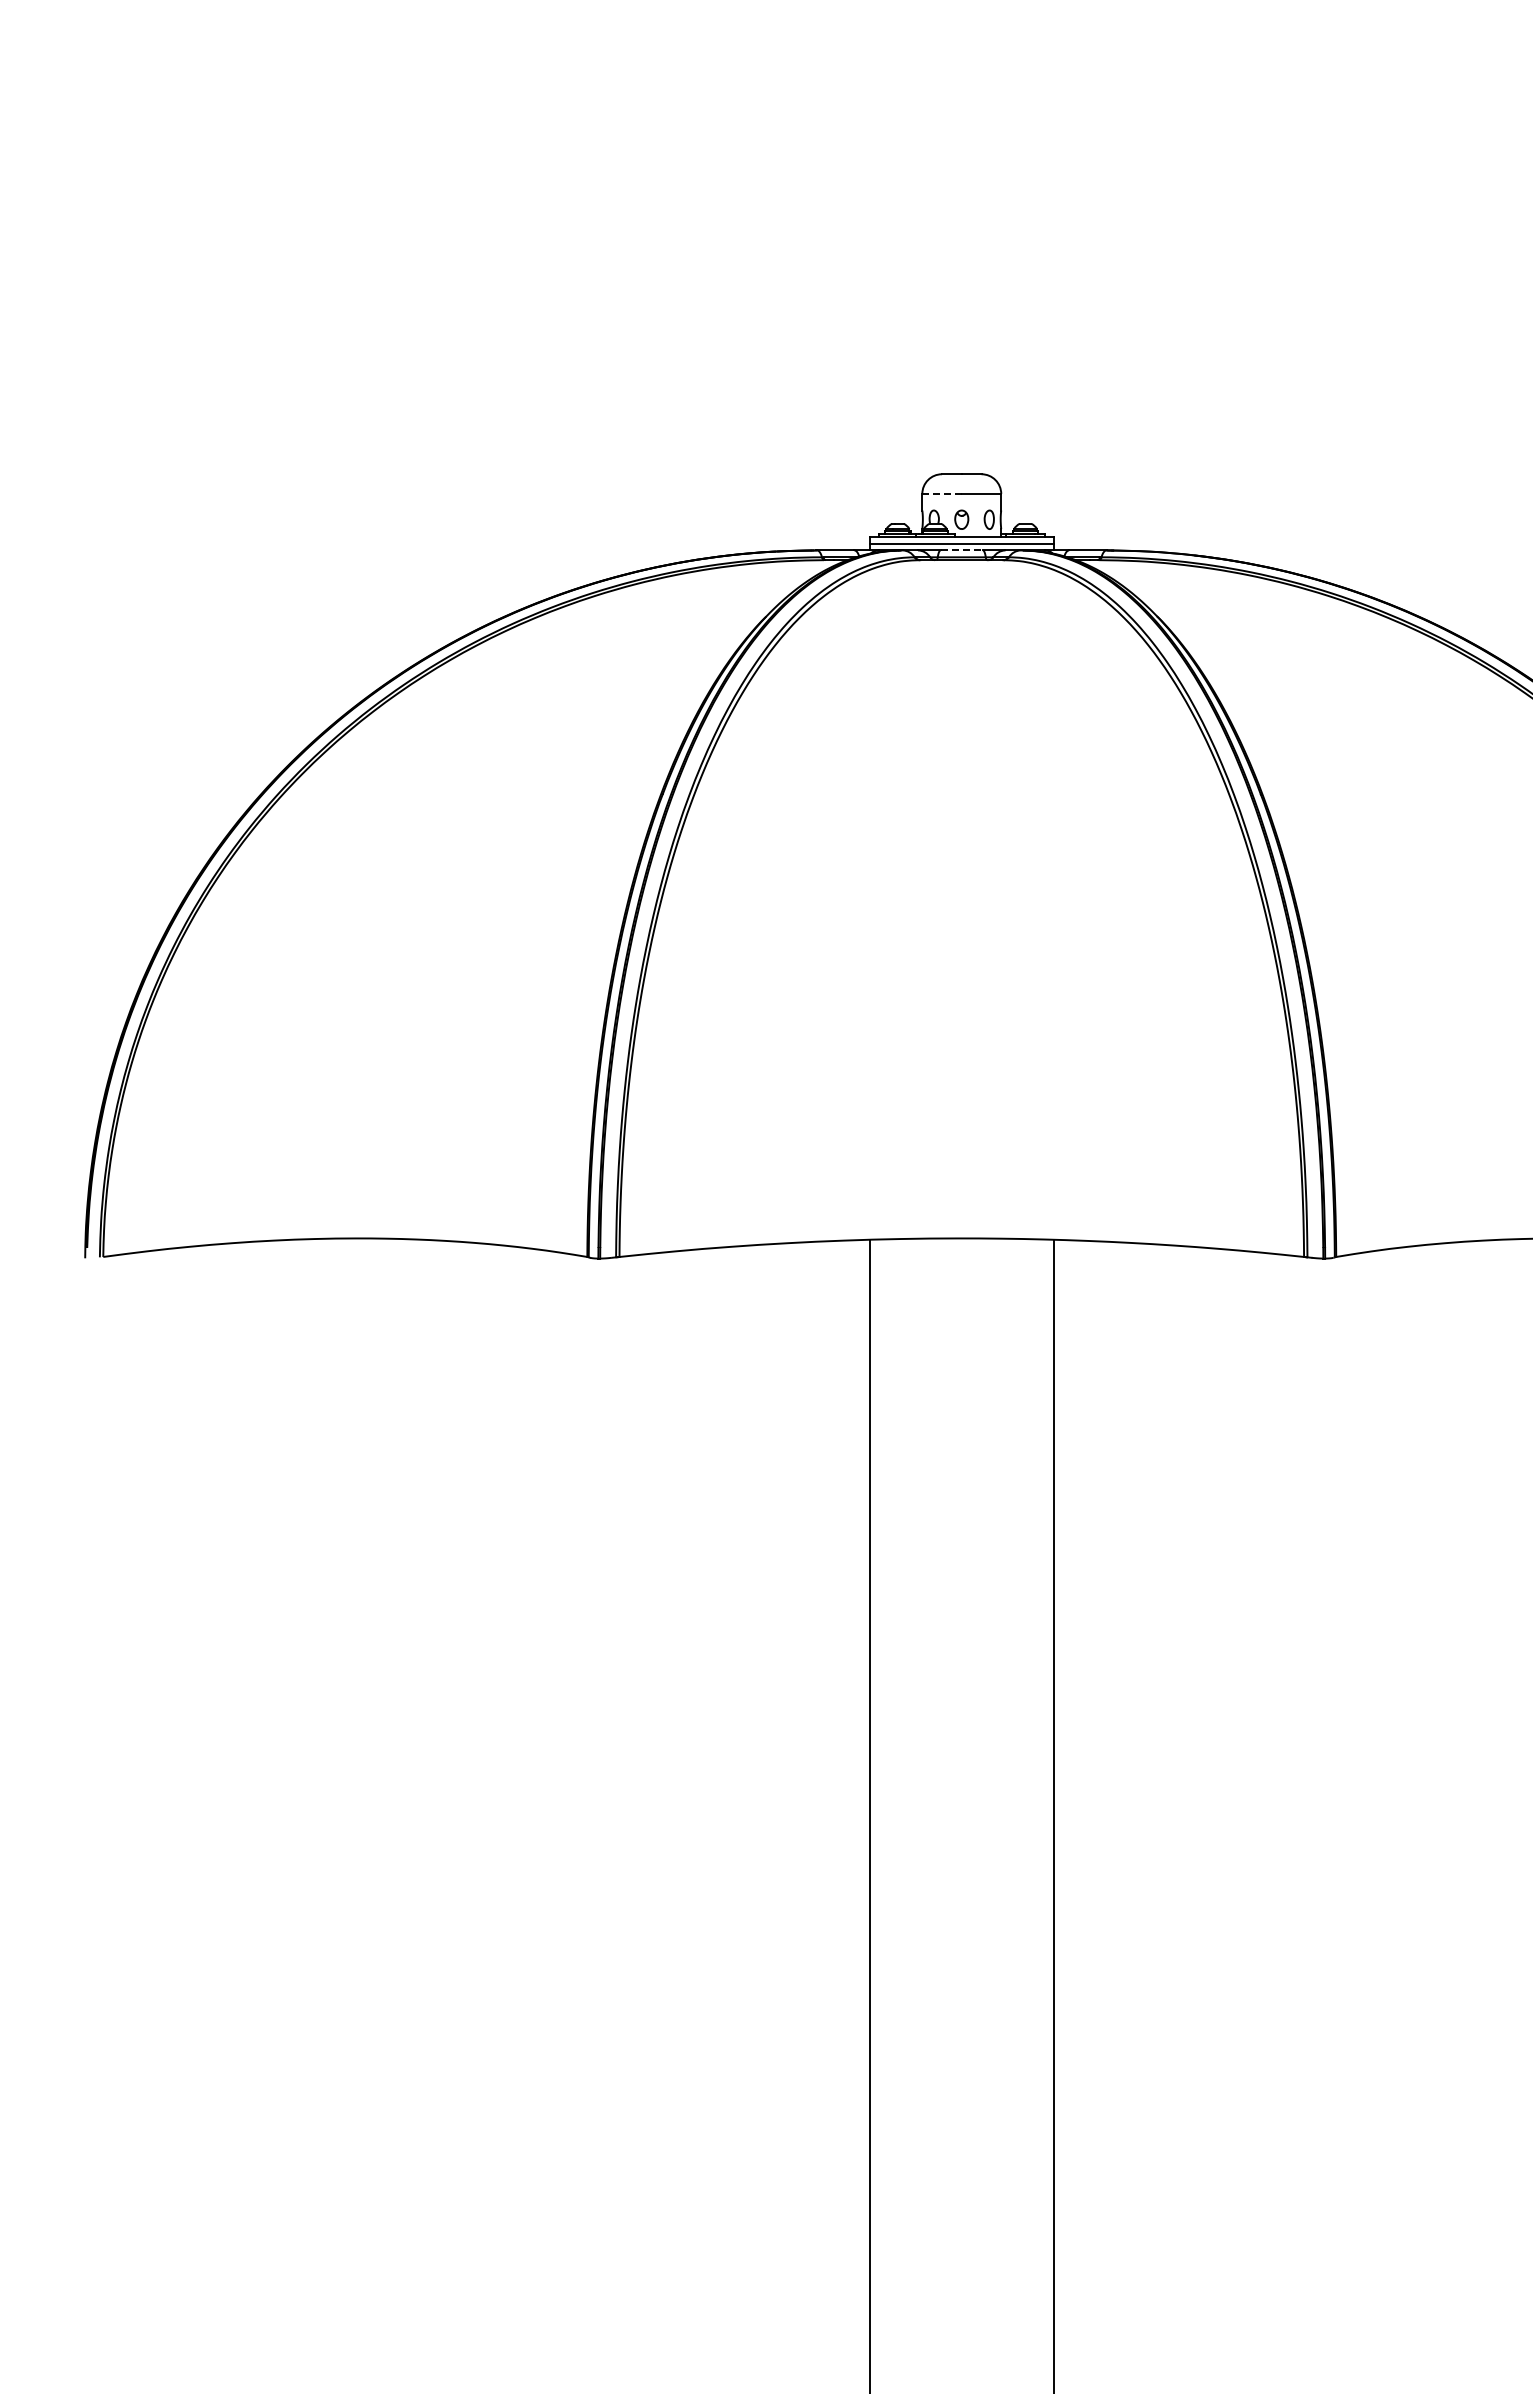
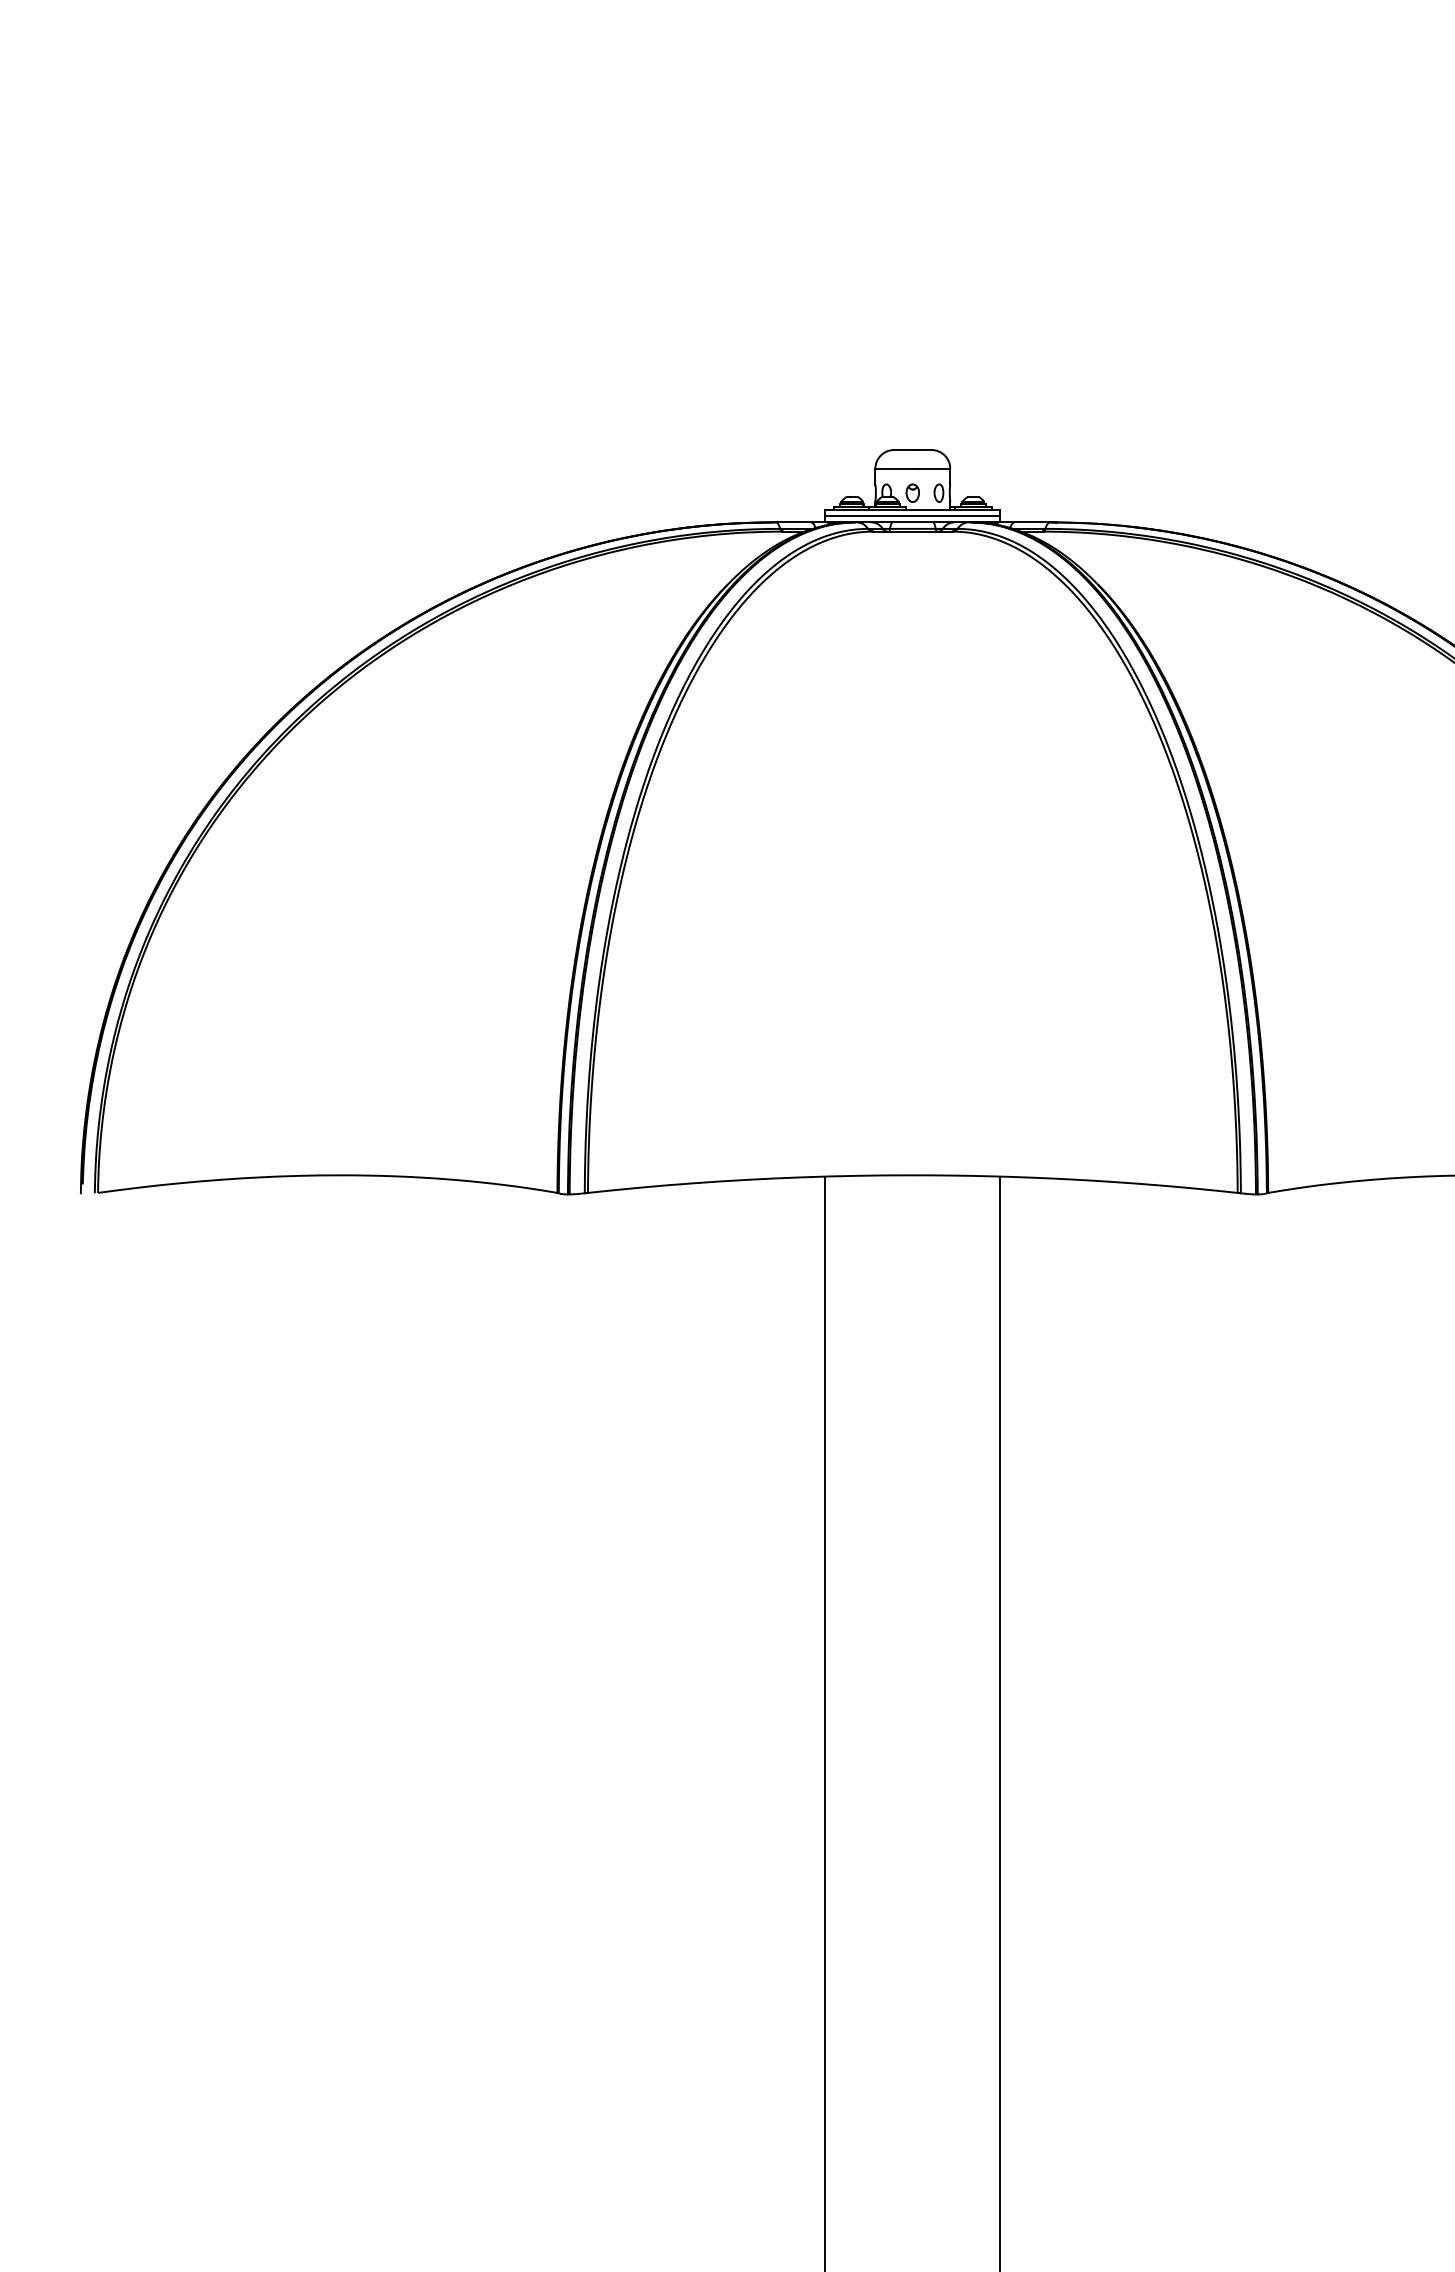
line: (942, 493) -> (894, 468), dashed -> solid
line: (962, 550) -> (913, 522), dashed -> solid

